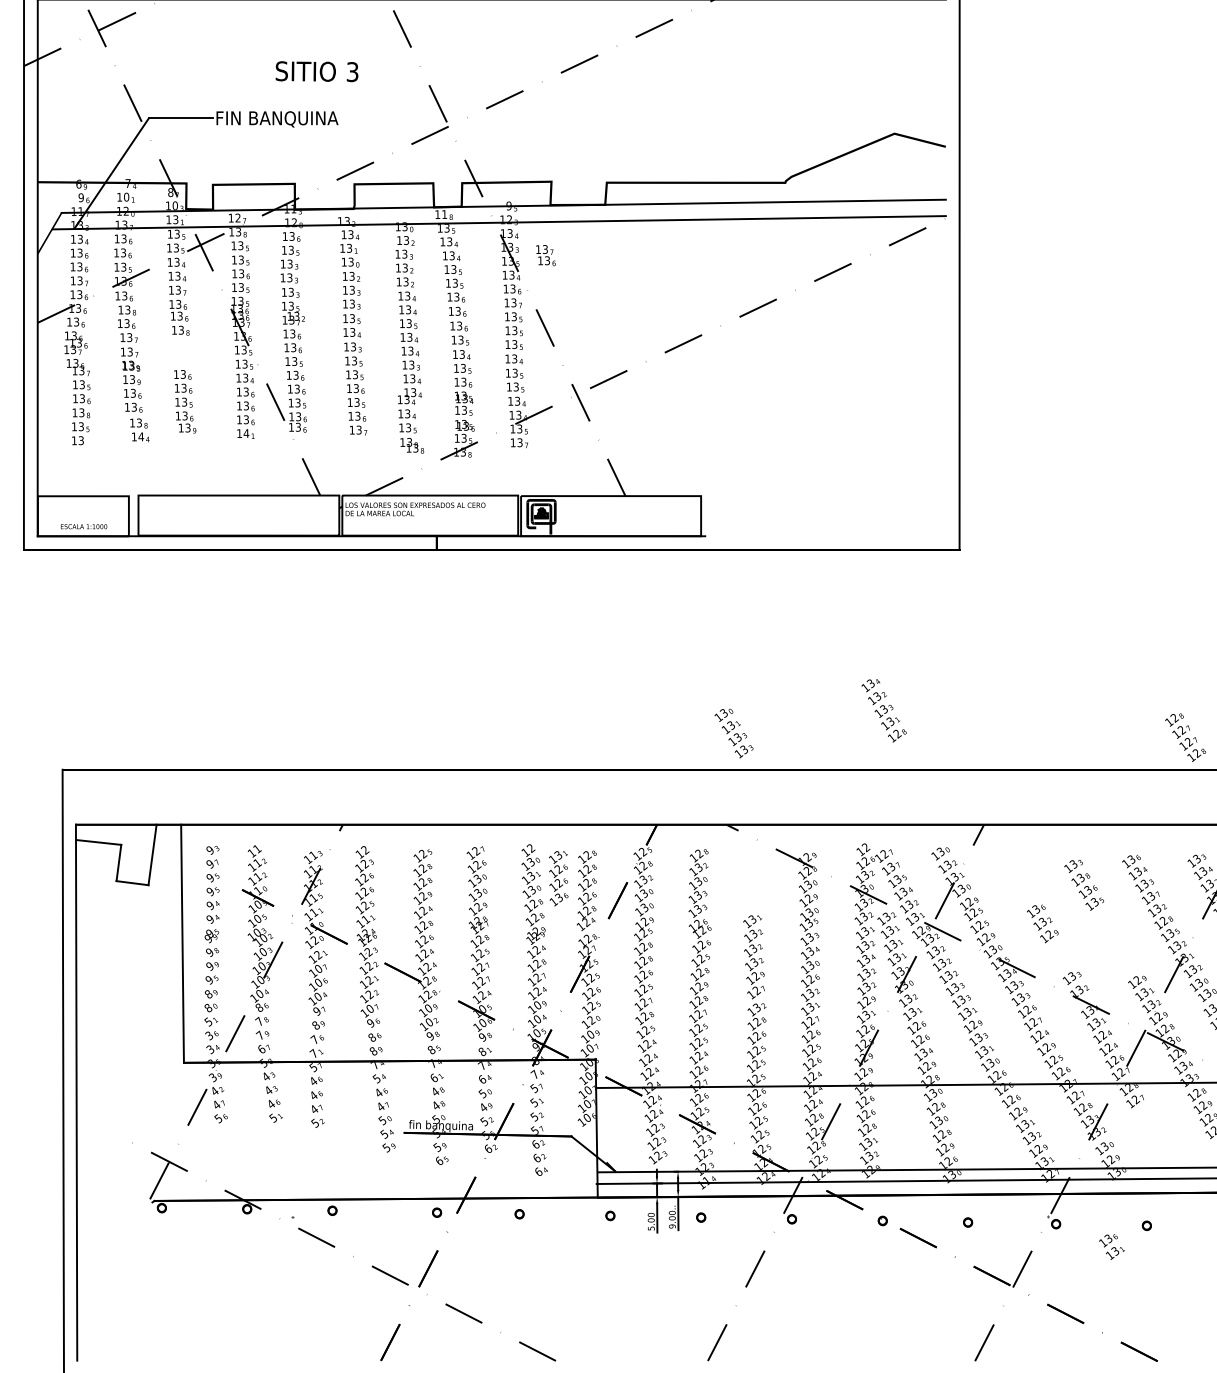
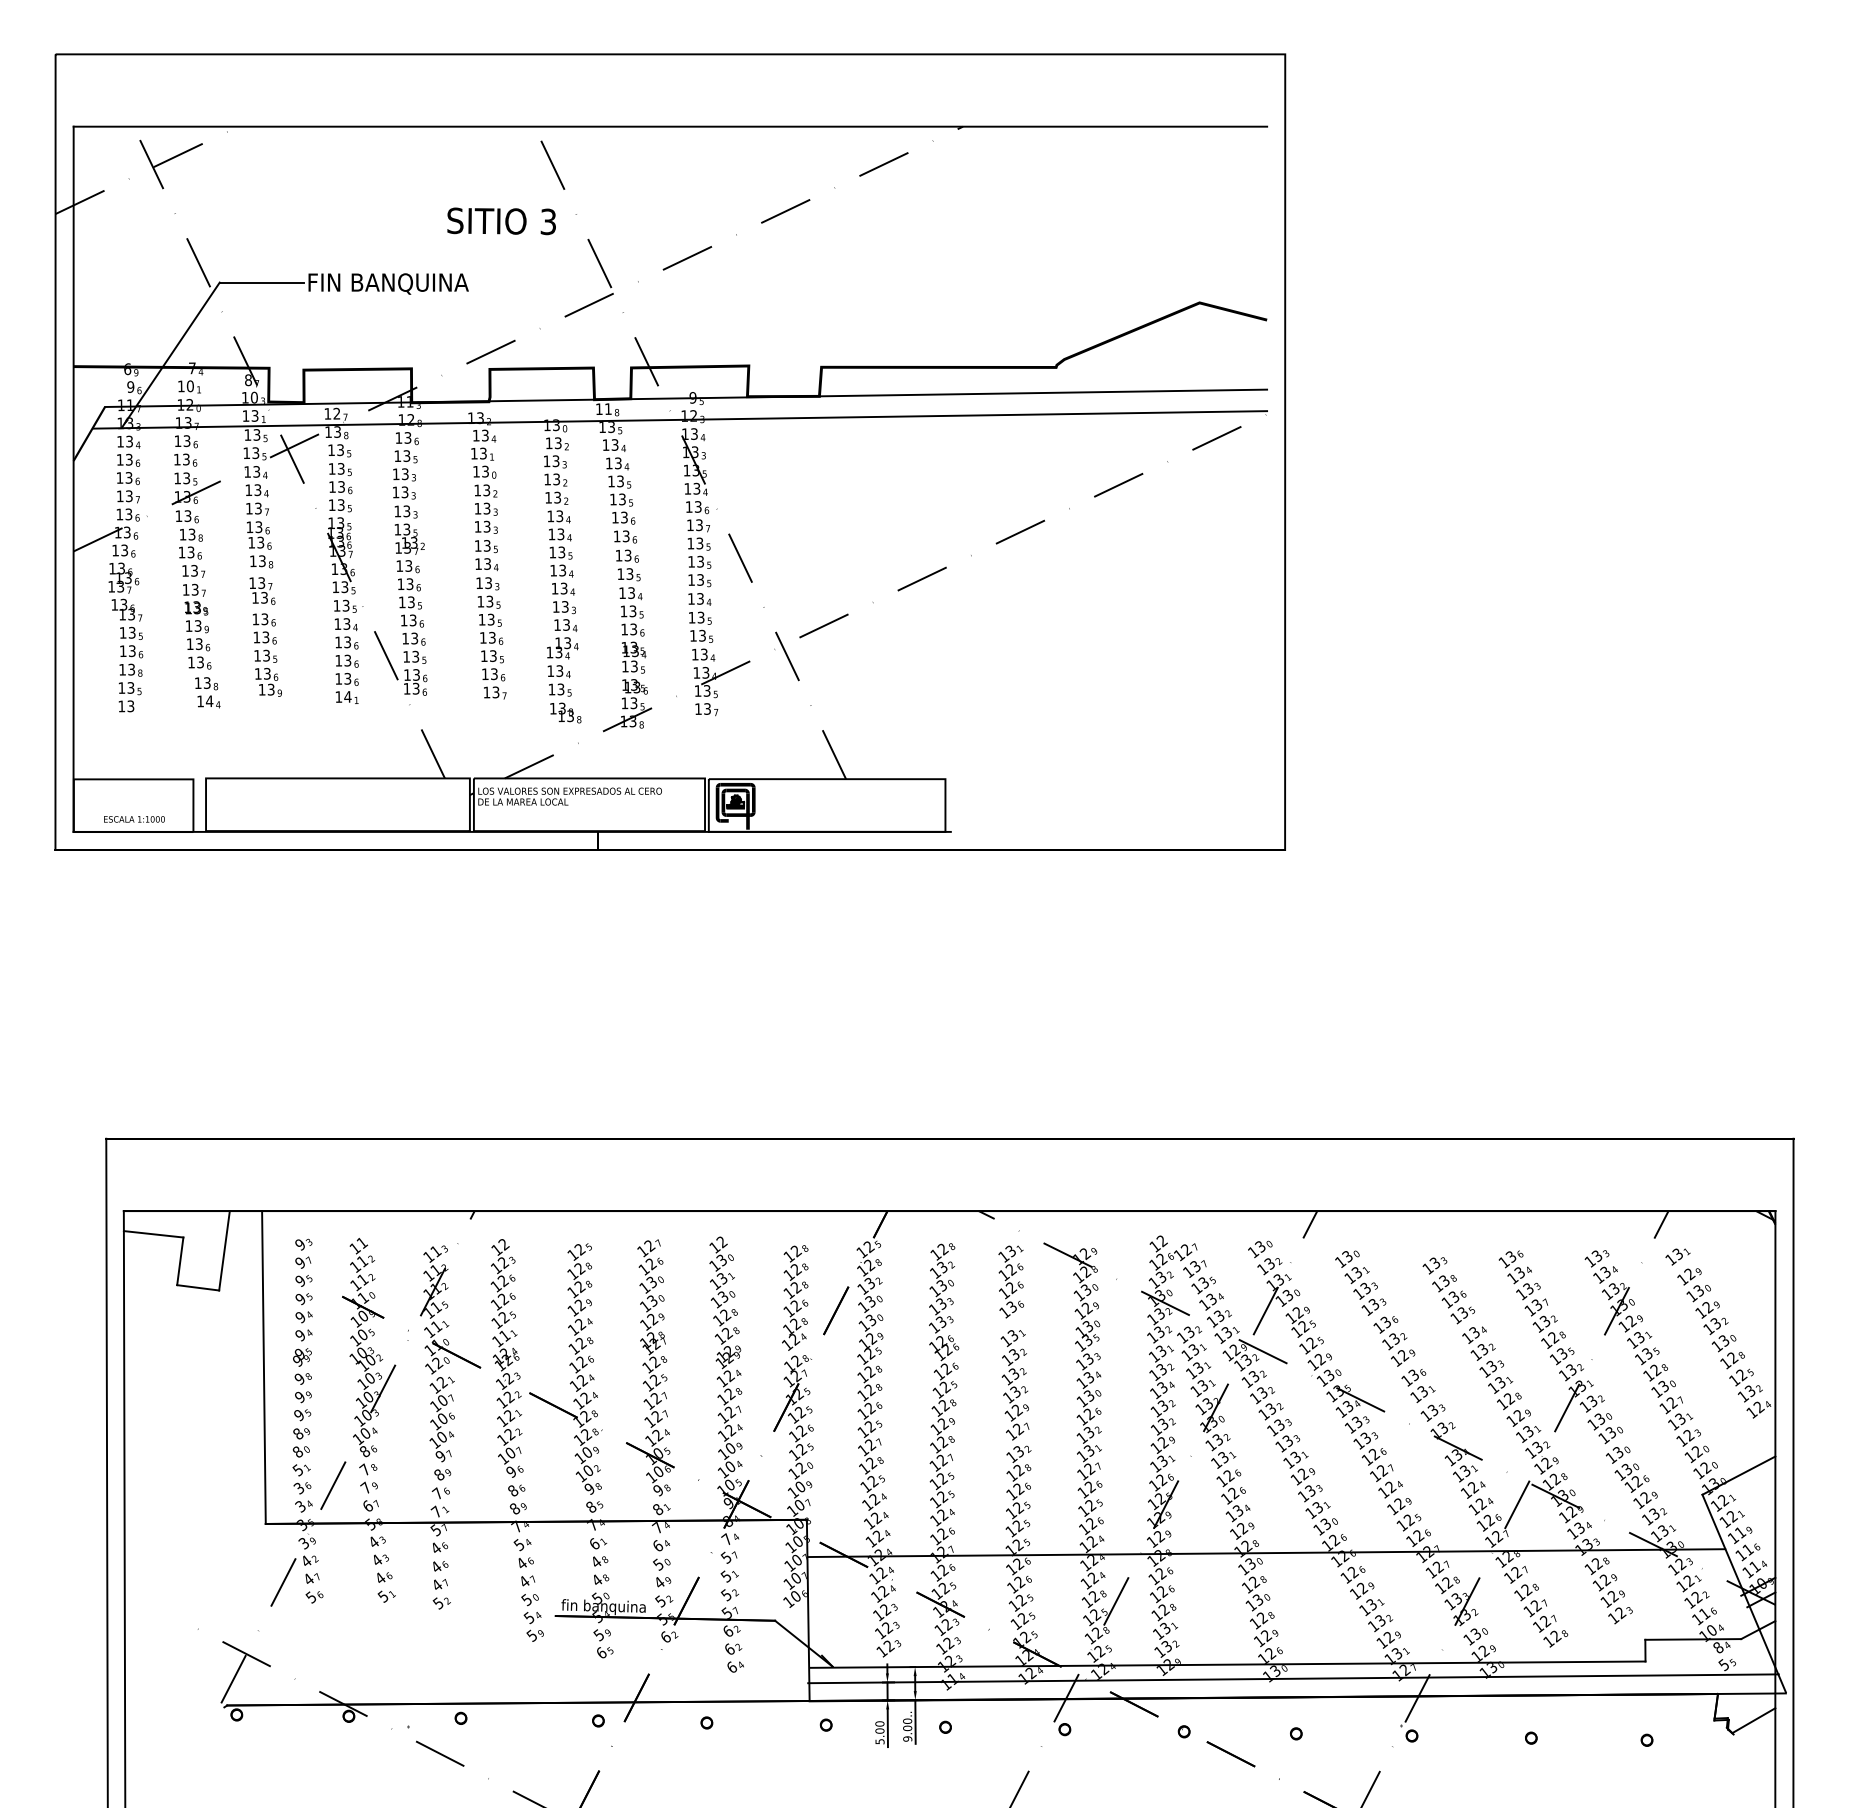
text: (316, 71) -> (501, 221), moved
text: (545, 255) -> (262, 590), moved
text: (883, 710) -> (1491, 1368), moved
text: (733, 733) -> (1360, 1282), moved
text: (1185, 737) -> (1541, 1615), moved
text: (558, 878) -> (1010, 1281), moved
text: (1112, 1247) -> (1418, 1386), moved

